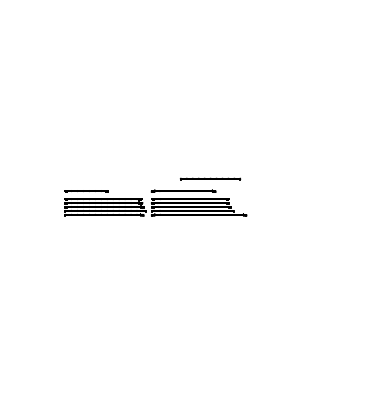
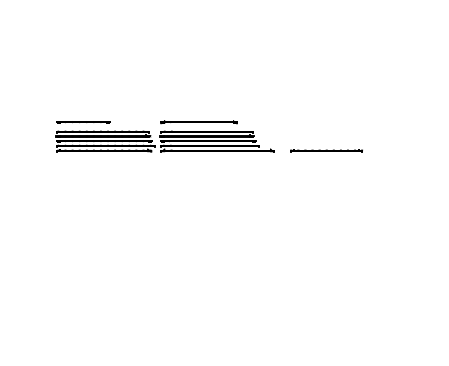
part: (210, 178) -> (326, 150), moved

